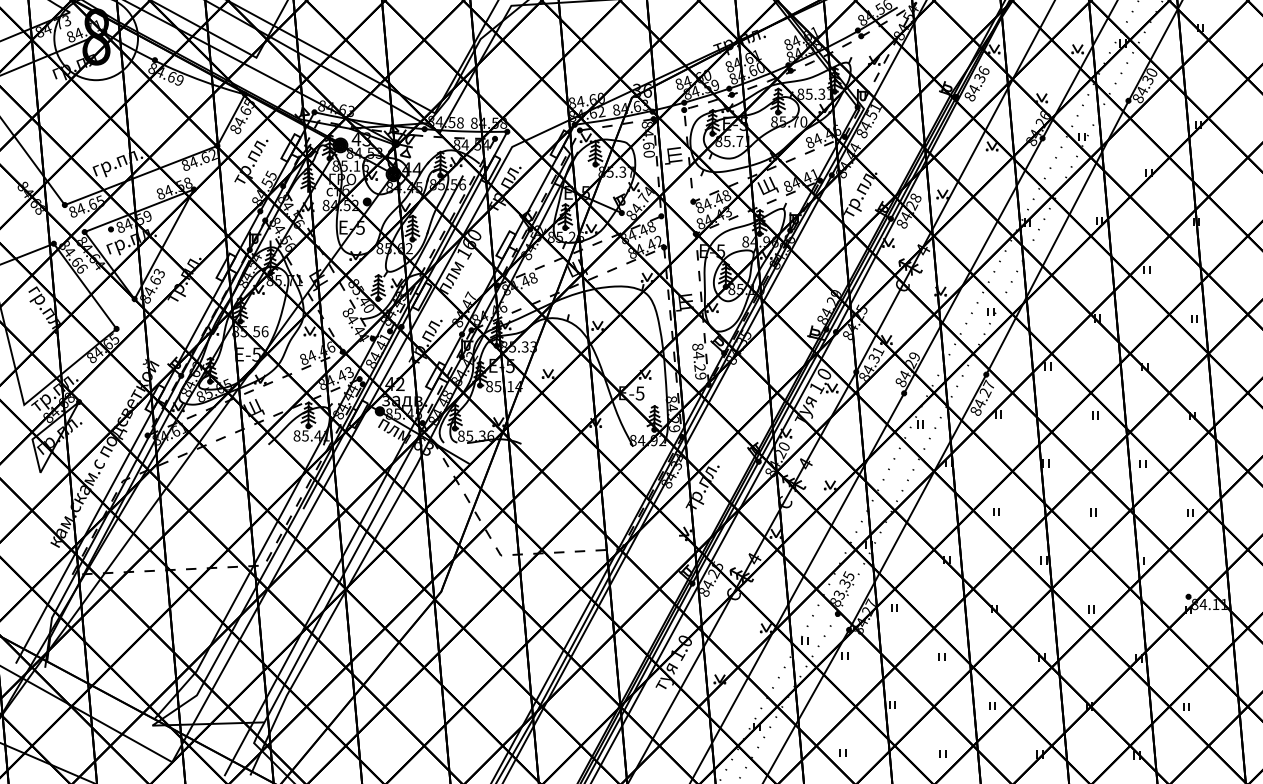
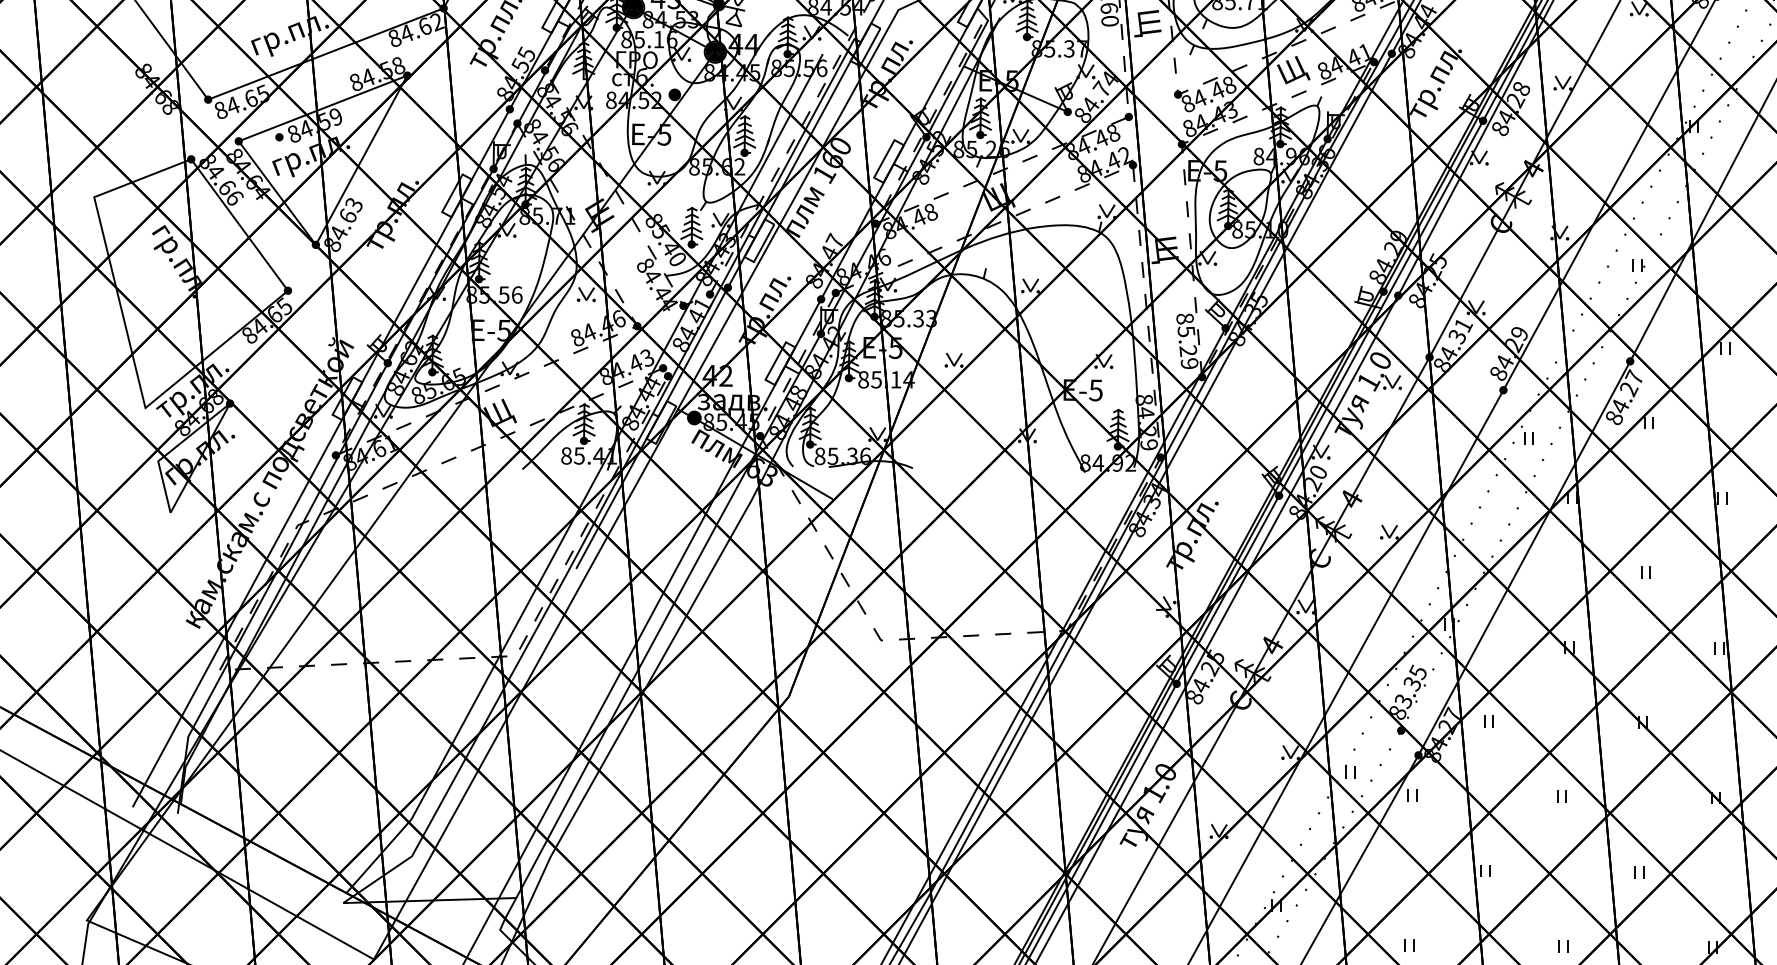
text: (698, 355) -> (1186, 331), 84.29 -> 85.29

